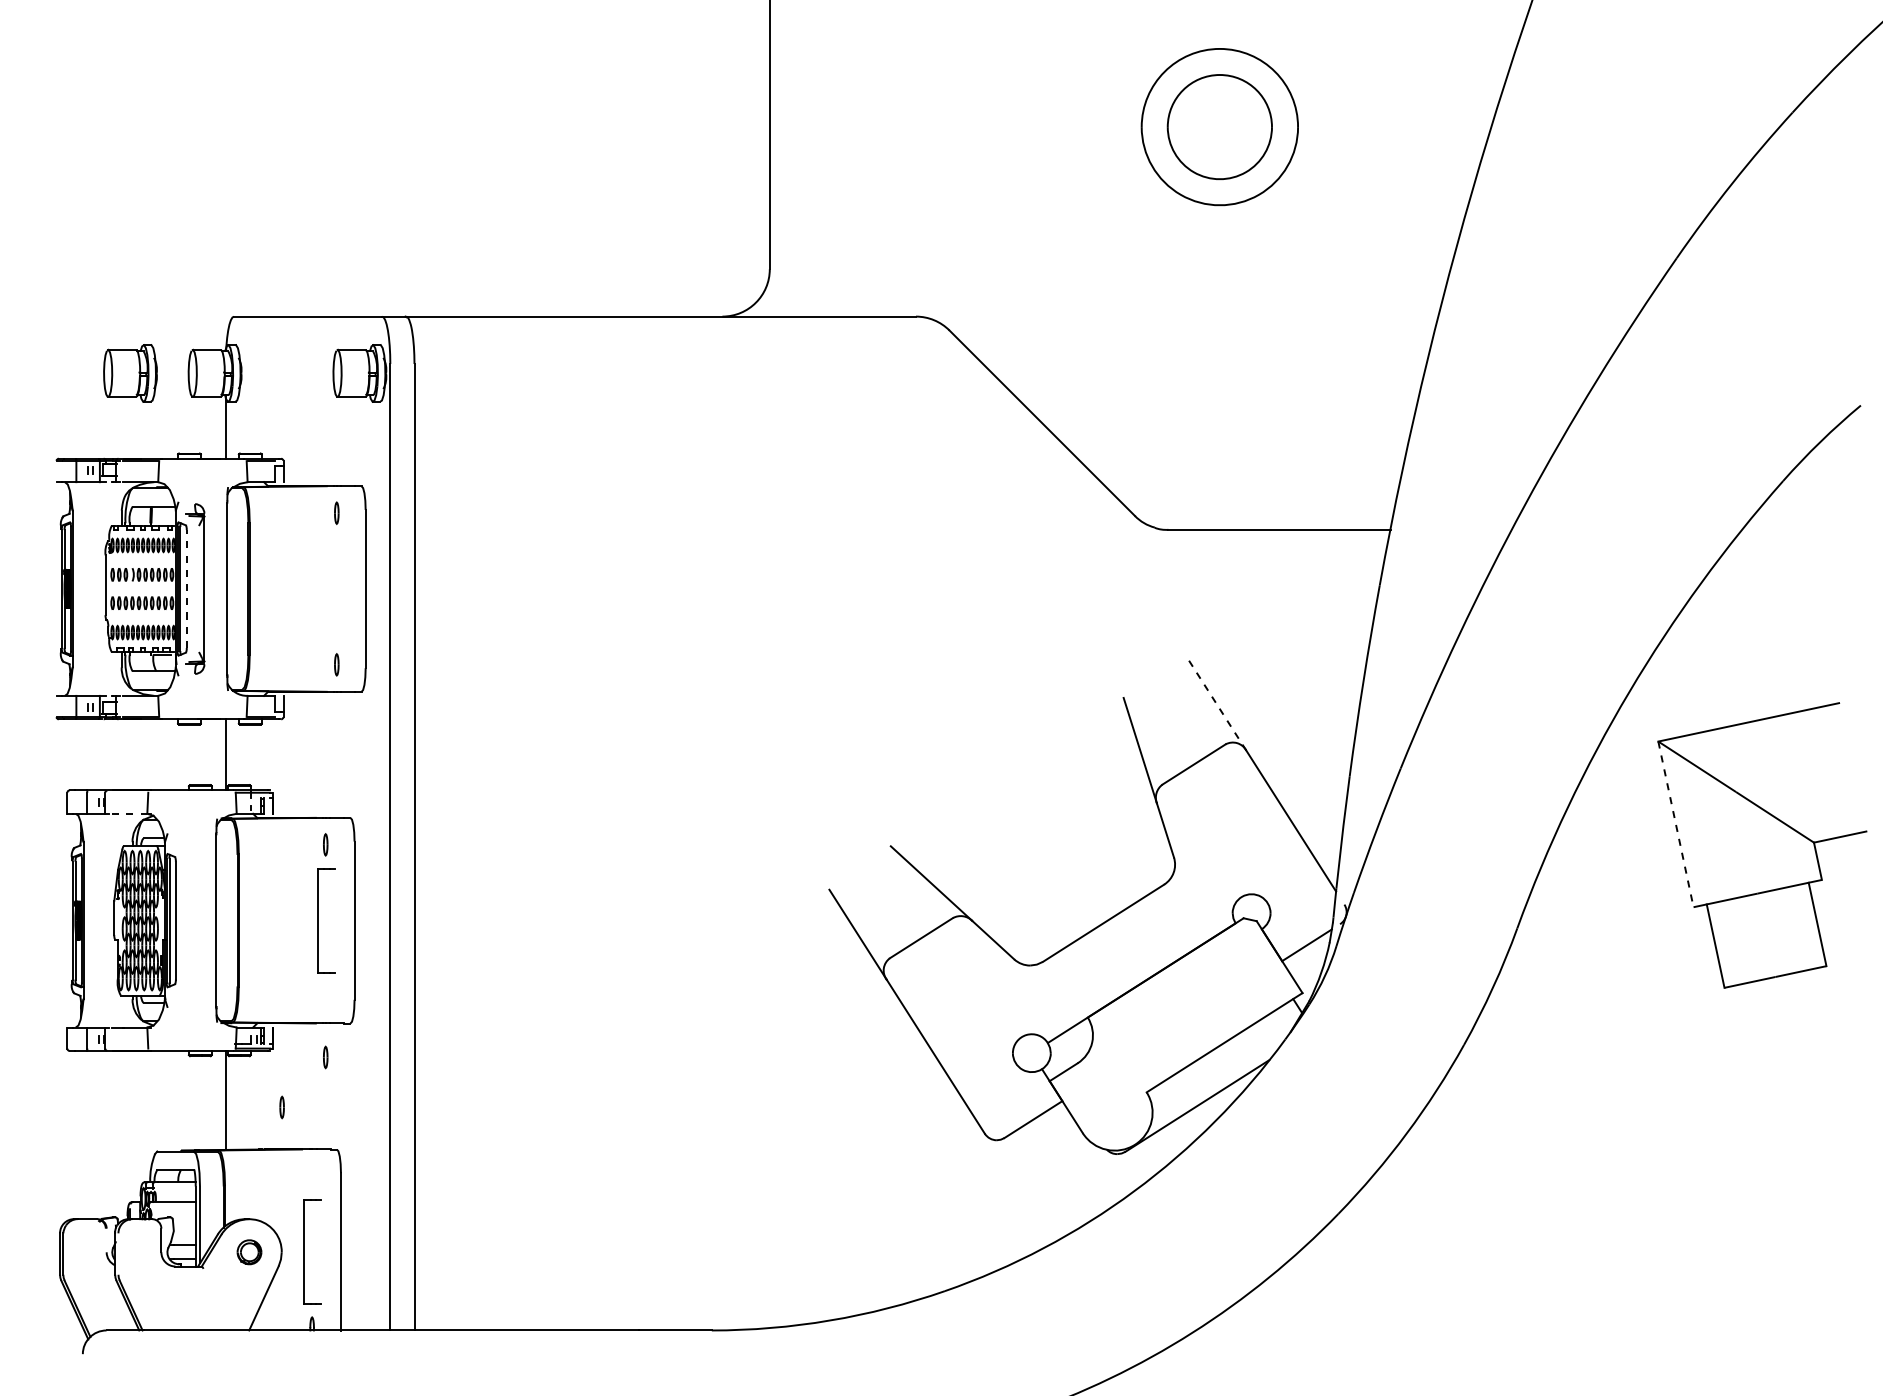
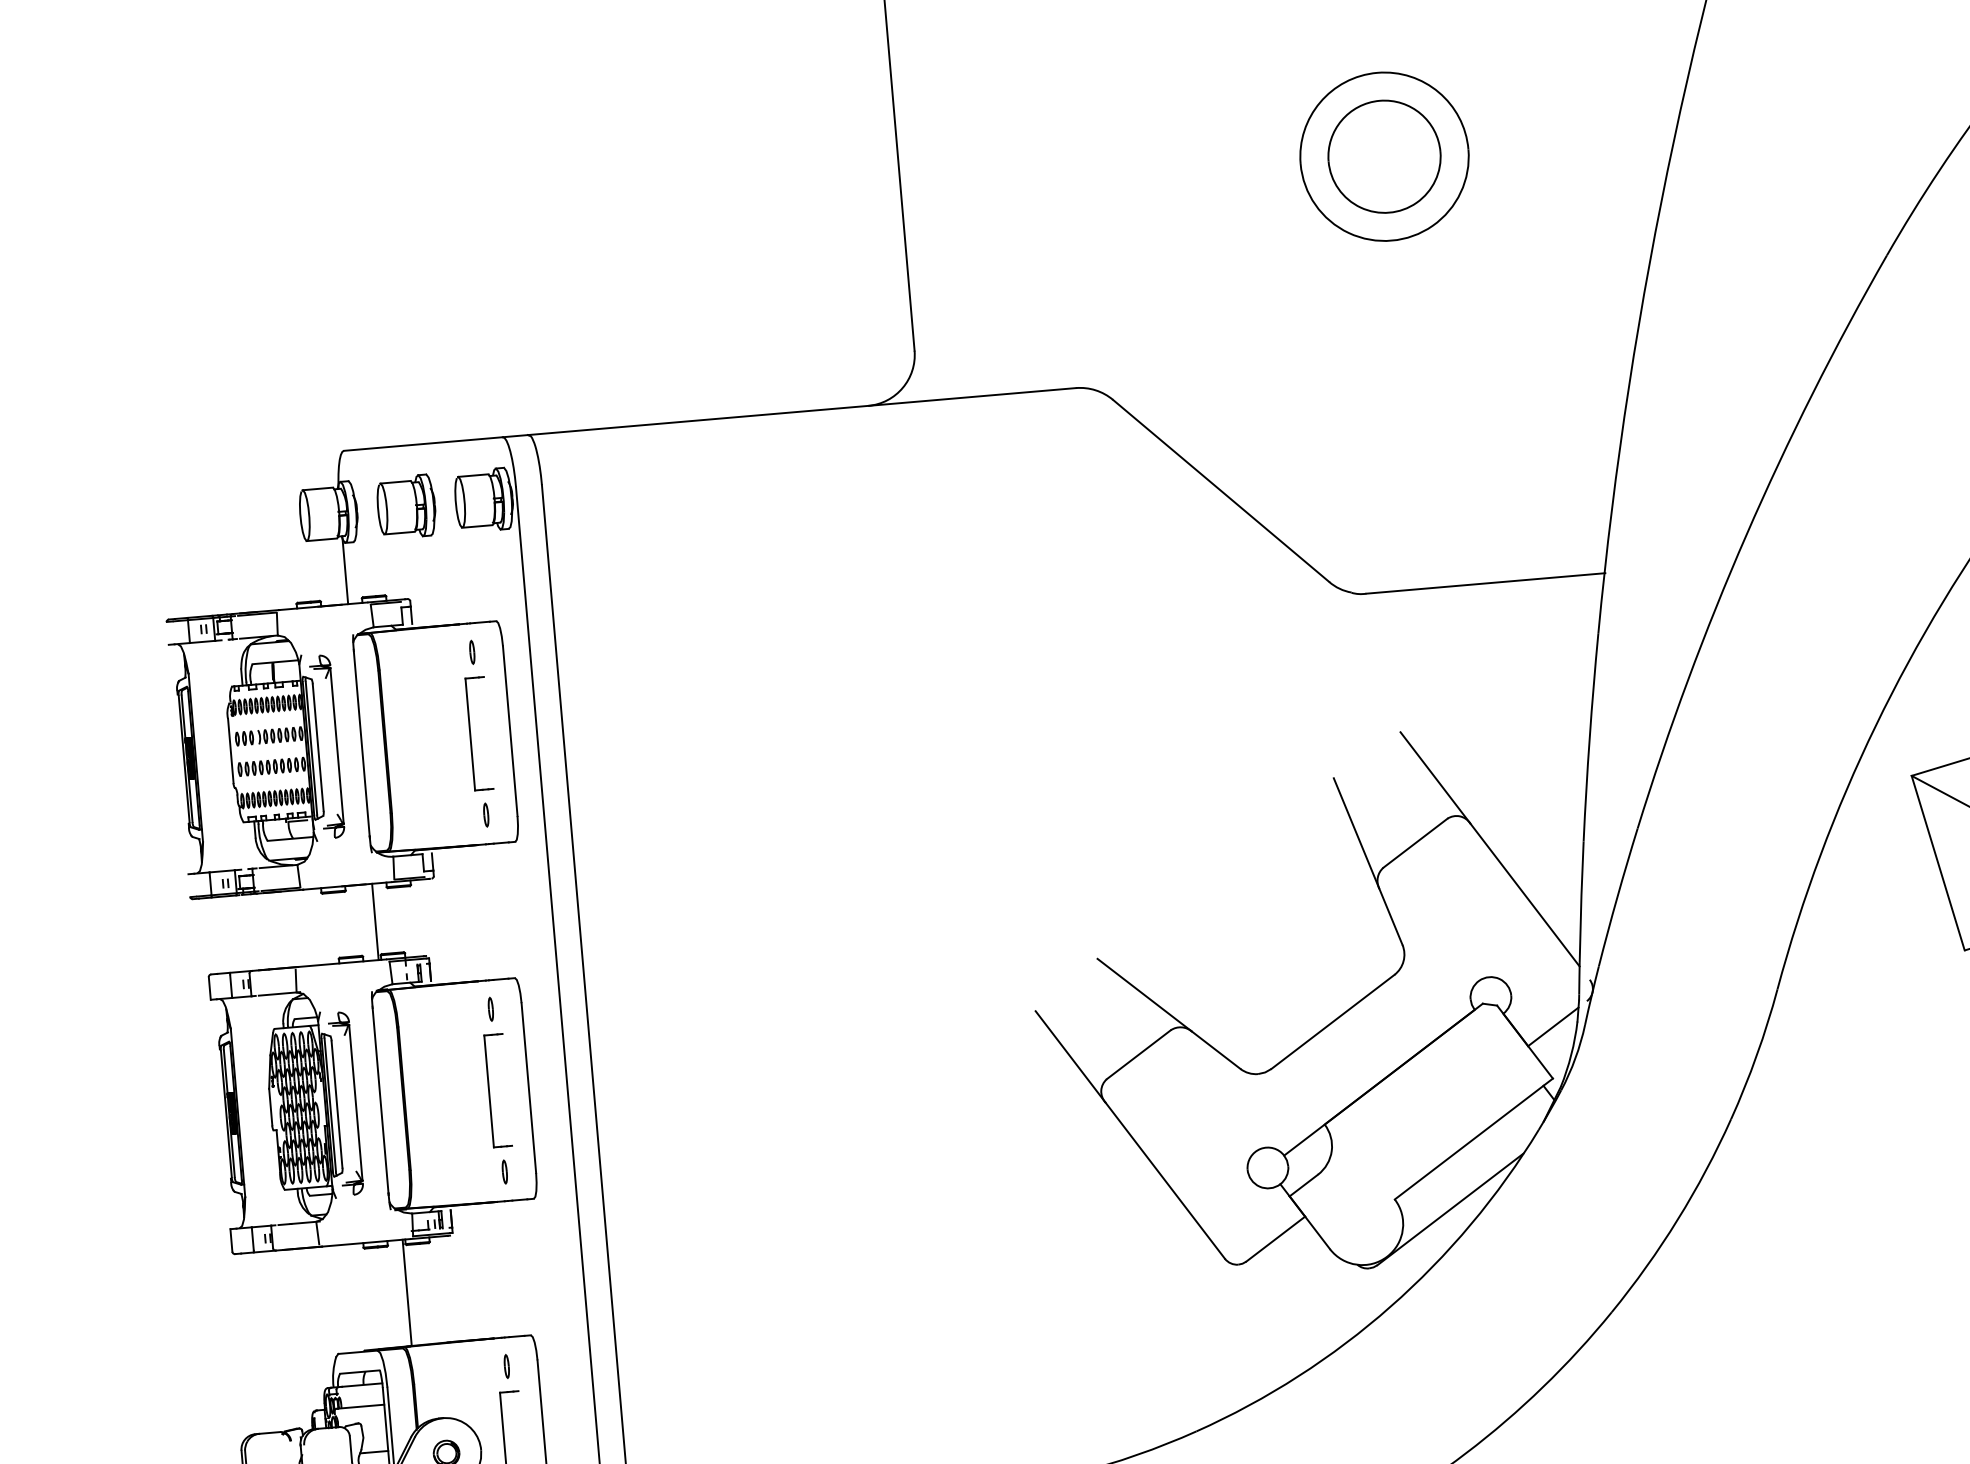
part: (130, 373) -> (406, 506), moved
part: (328, 588) -> (470, 733), added
line: (186, 589) -> (318, 748), dashed -> solid
line: (1217, 705) -> (1435, 777), dashed -> solid
line: (129, 813) -> (277, 993), dashed -> solid
line: (1675, 824) -> (1937, 863), dashed -> solid
part: (192, 920) -> (354, 1102), added
part: (325, 1057) -> (504, 1172), moved
part: (281, 1107) -> (506, 1366), moved

